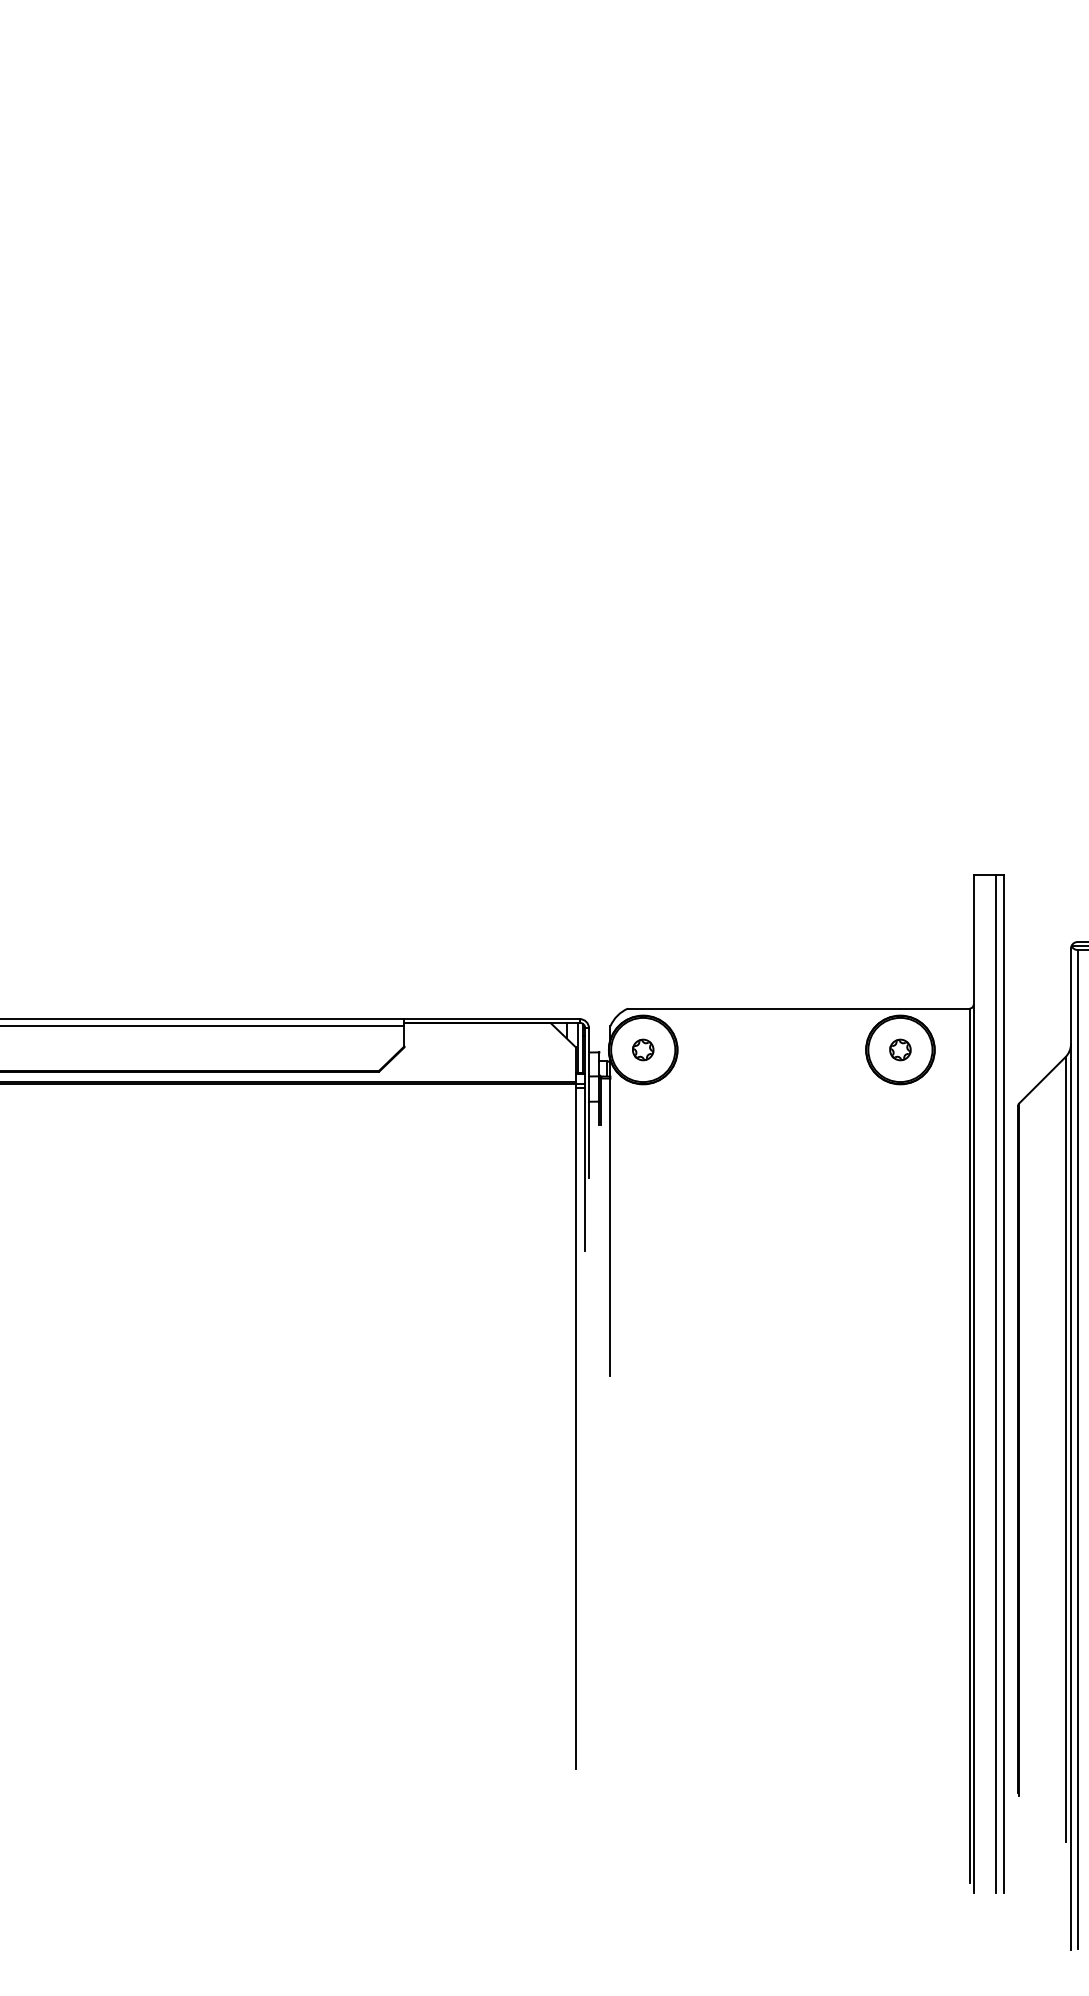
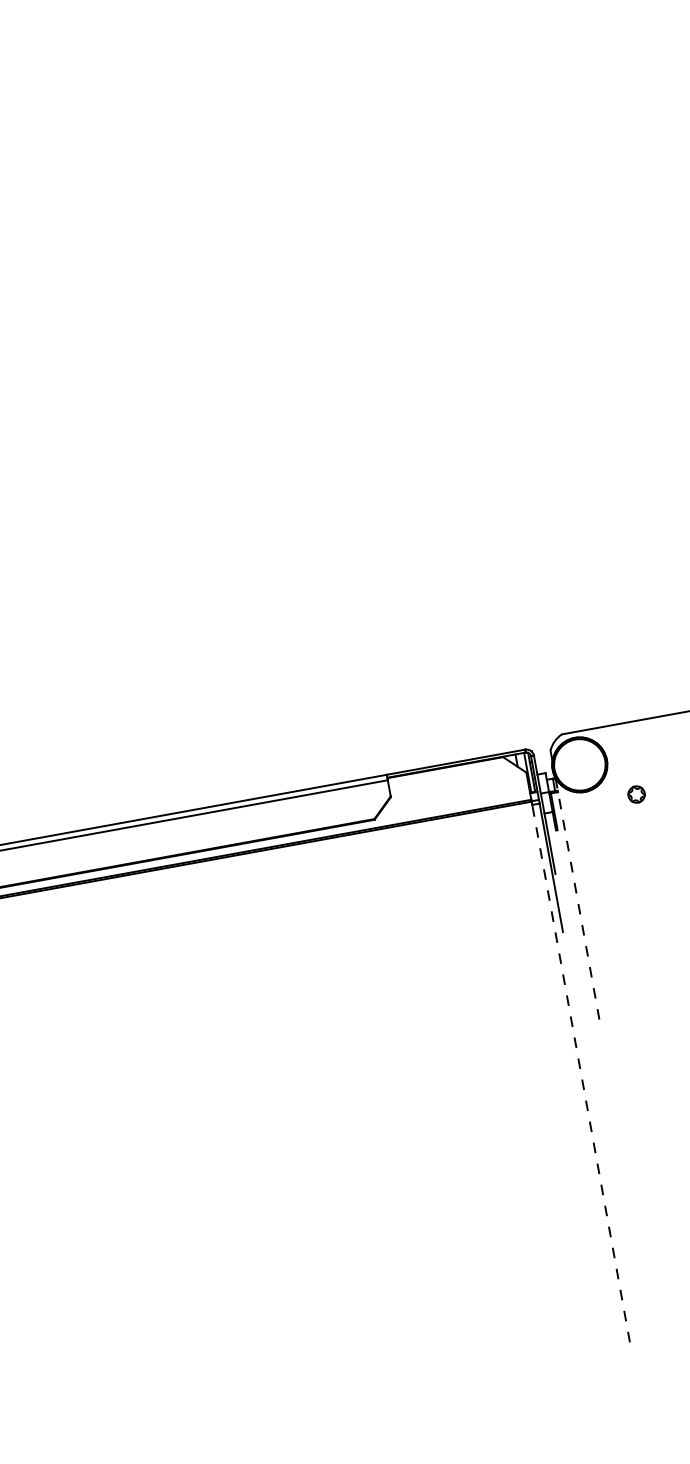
part: (643, 1049) -> (636, 794), moved
line: (610, 1218) -> (578, 902), solid -> dashed
line: (576, 1428) -> (581, 1073), solid -> dashed

